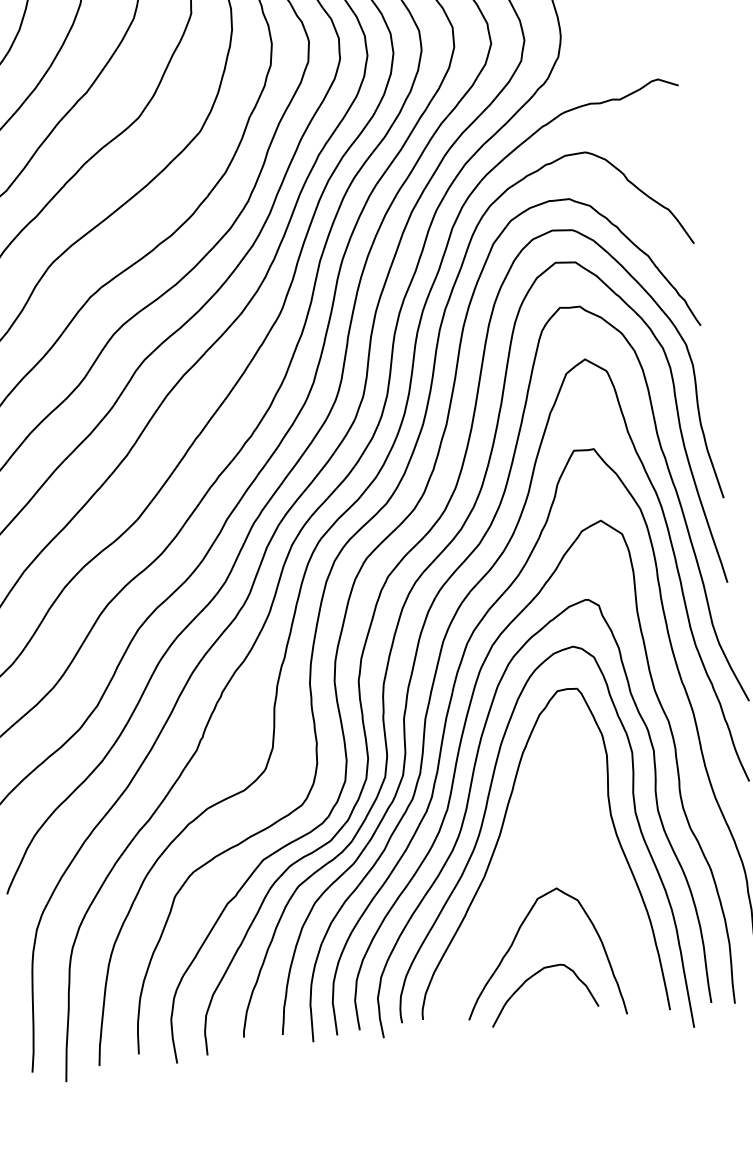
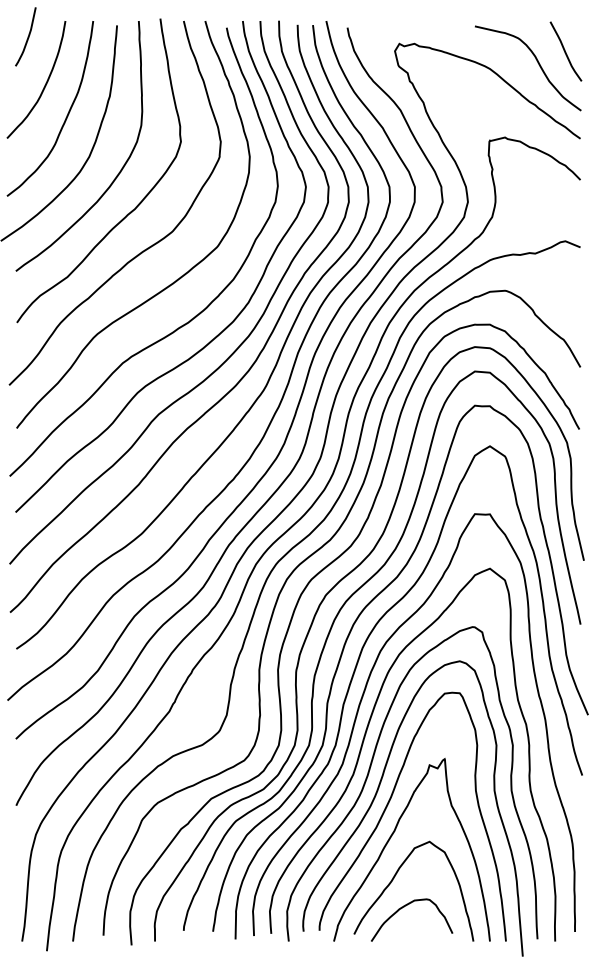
curve: (506, 886) -> (392, 836), added

